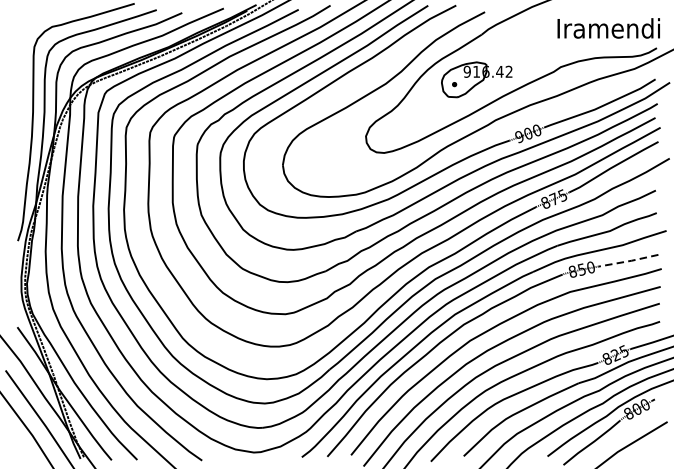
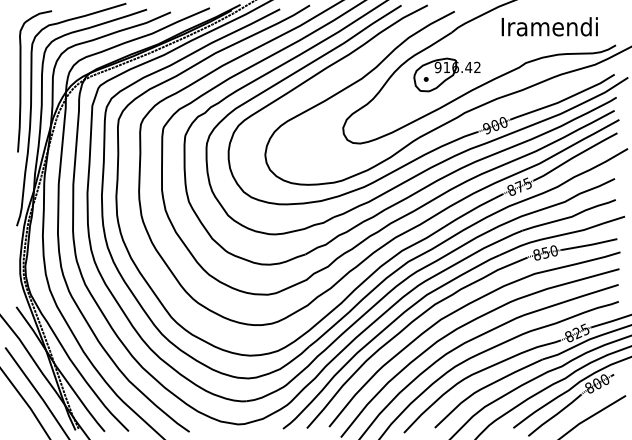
text: (608, 28) -> (549, 26), moved
curve: (22, 86) -> (21, 81), added
line: (628, 261) -> (589, 245), dashed -> solid

